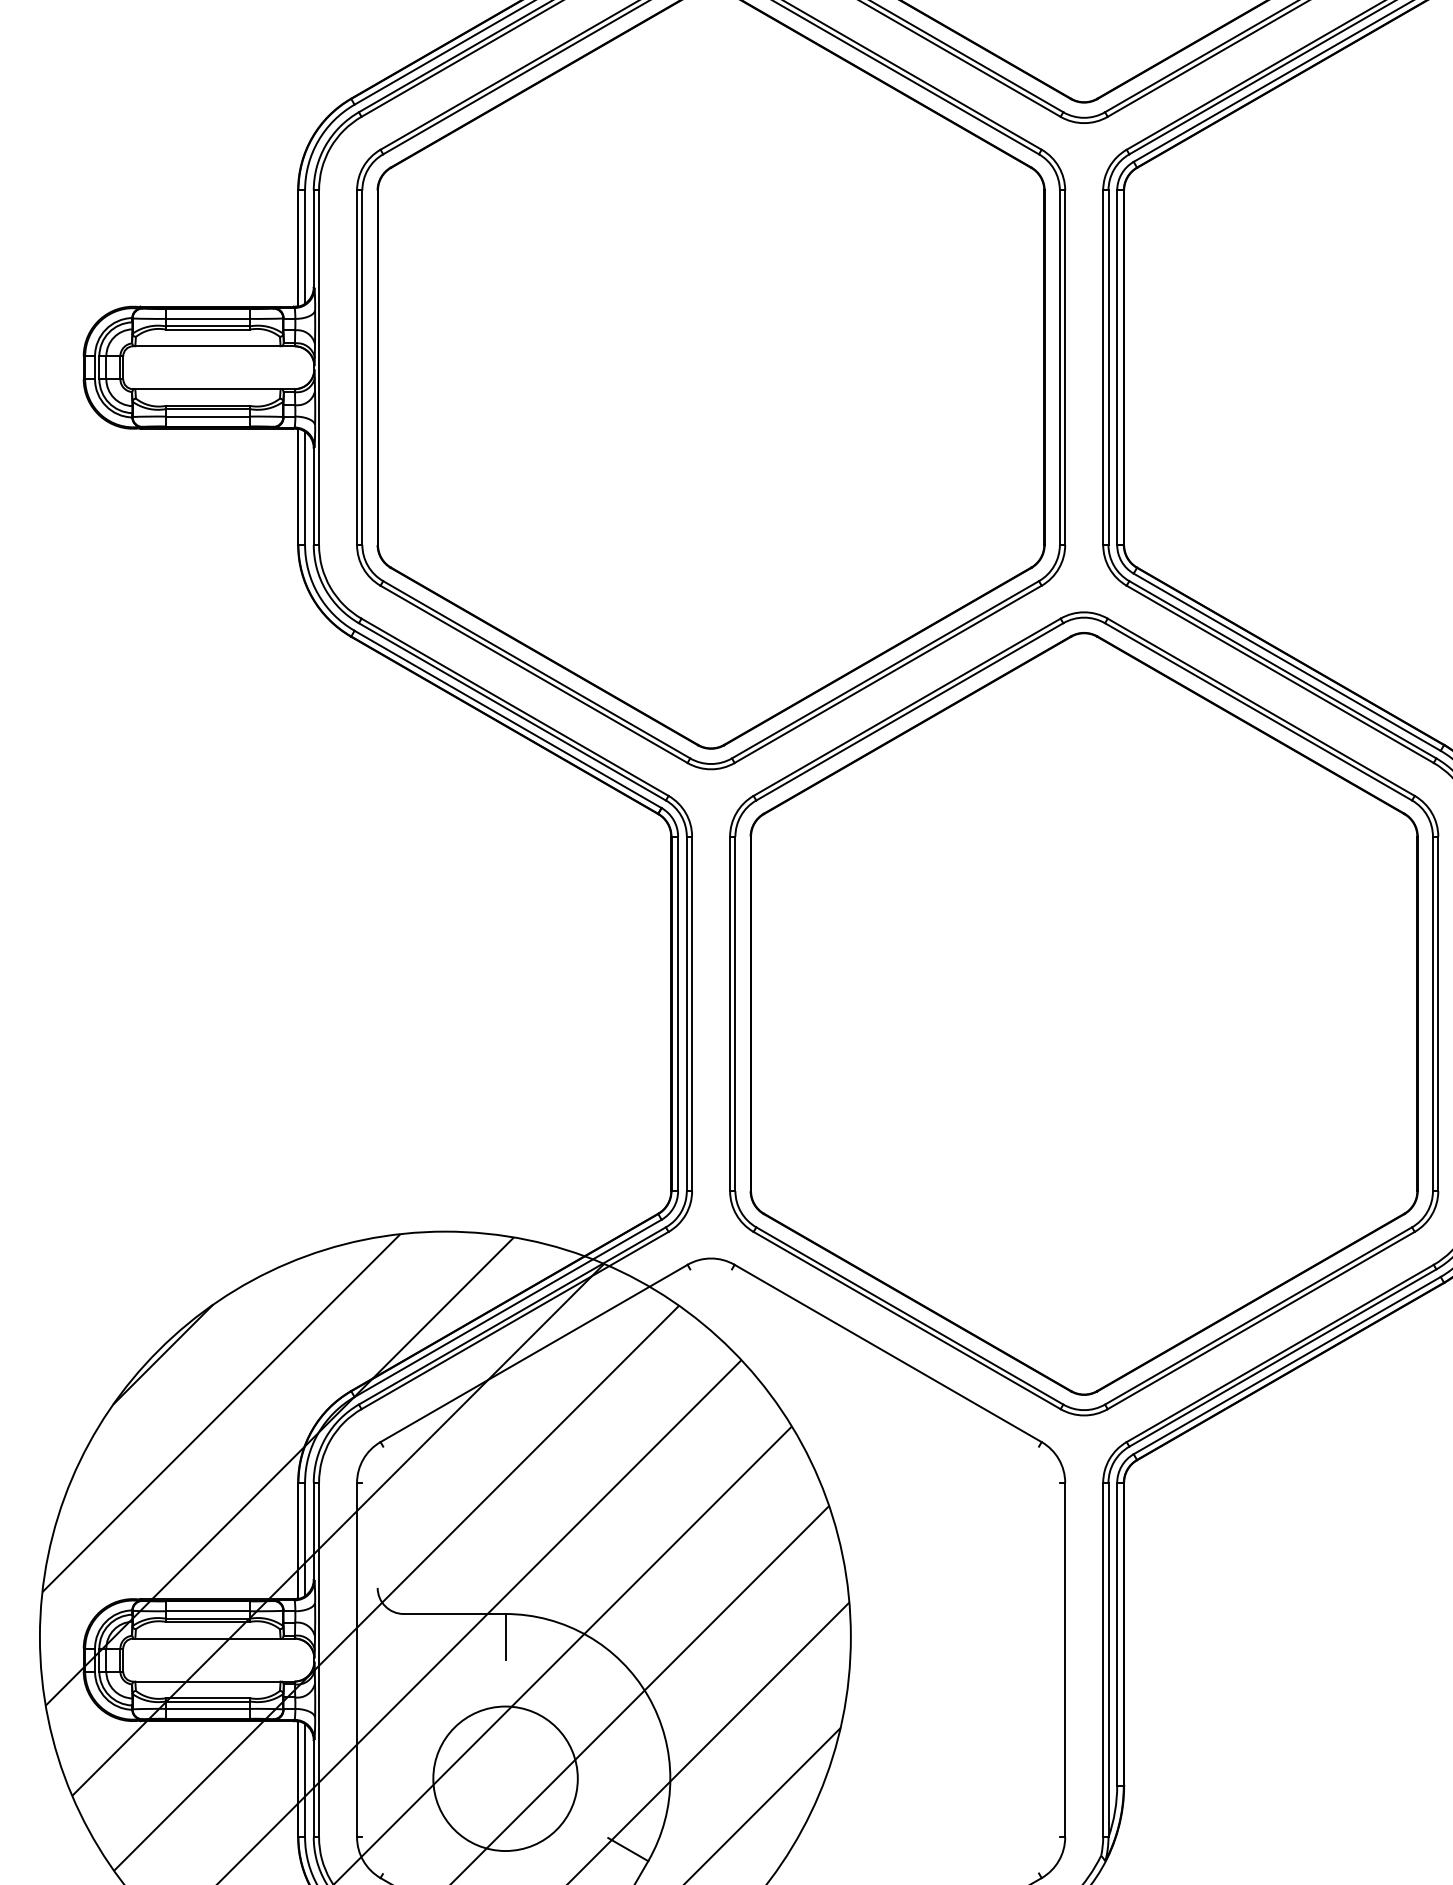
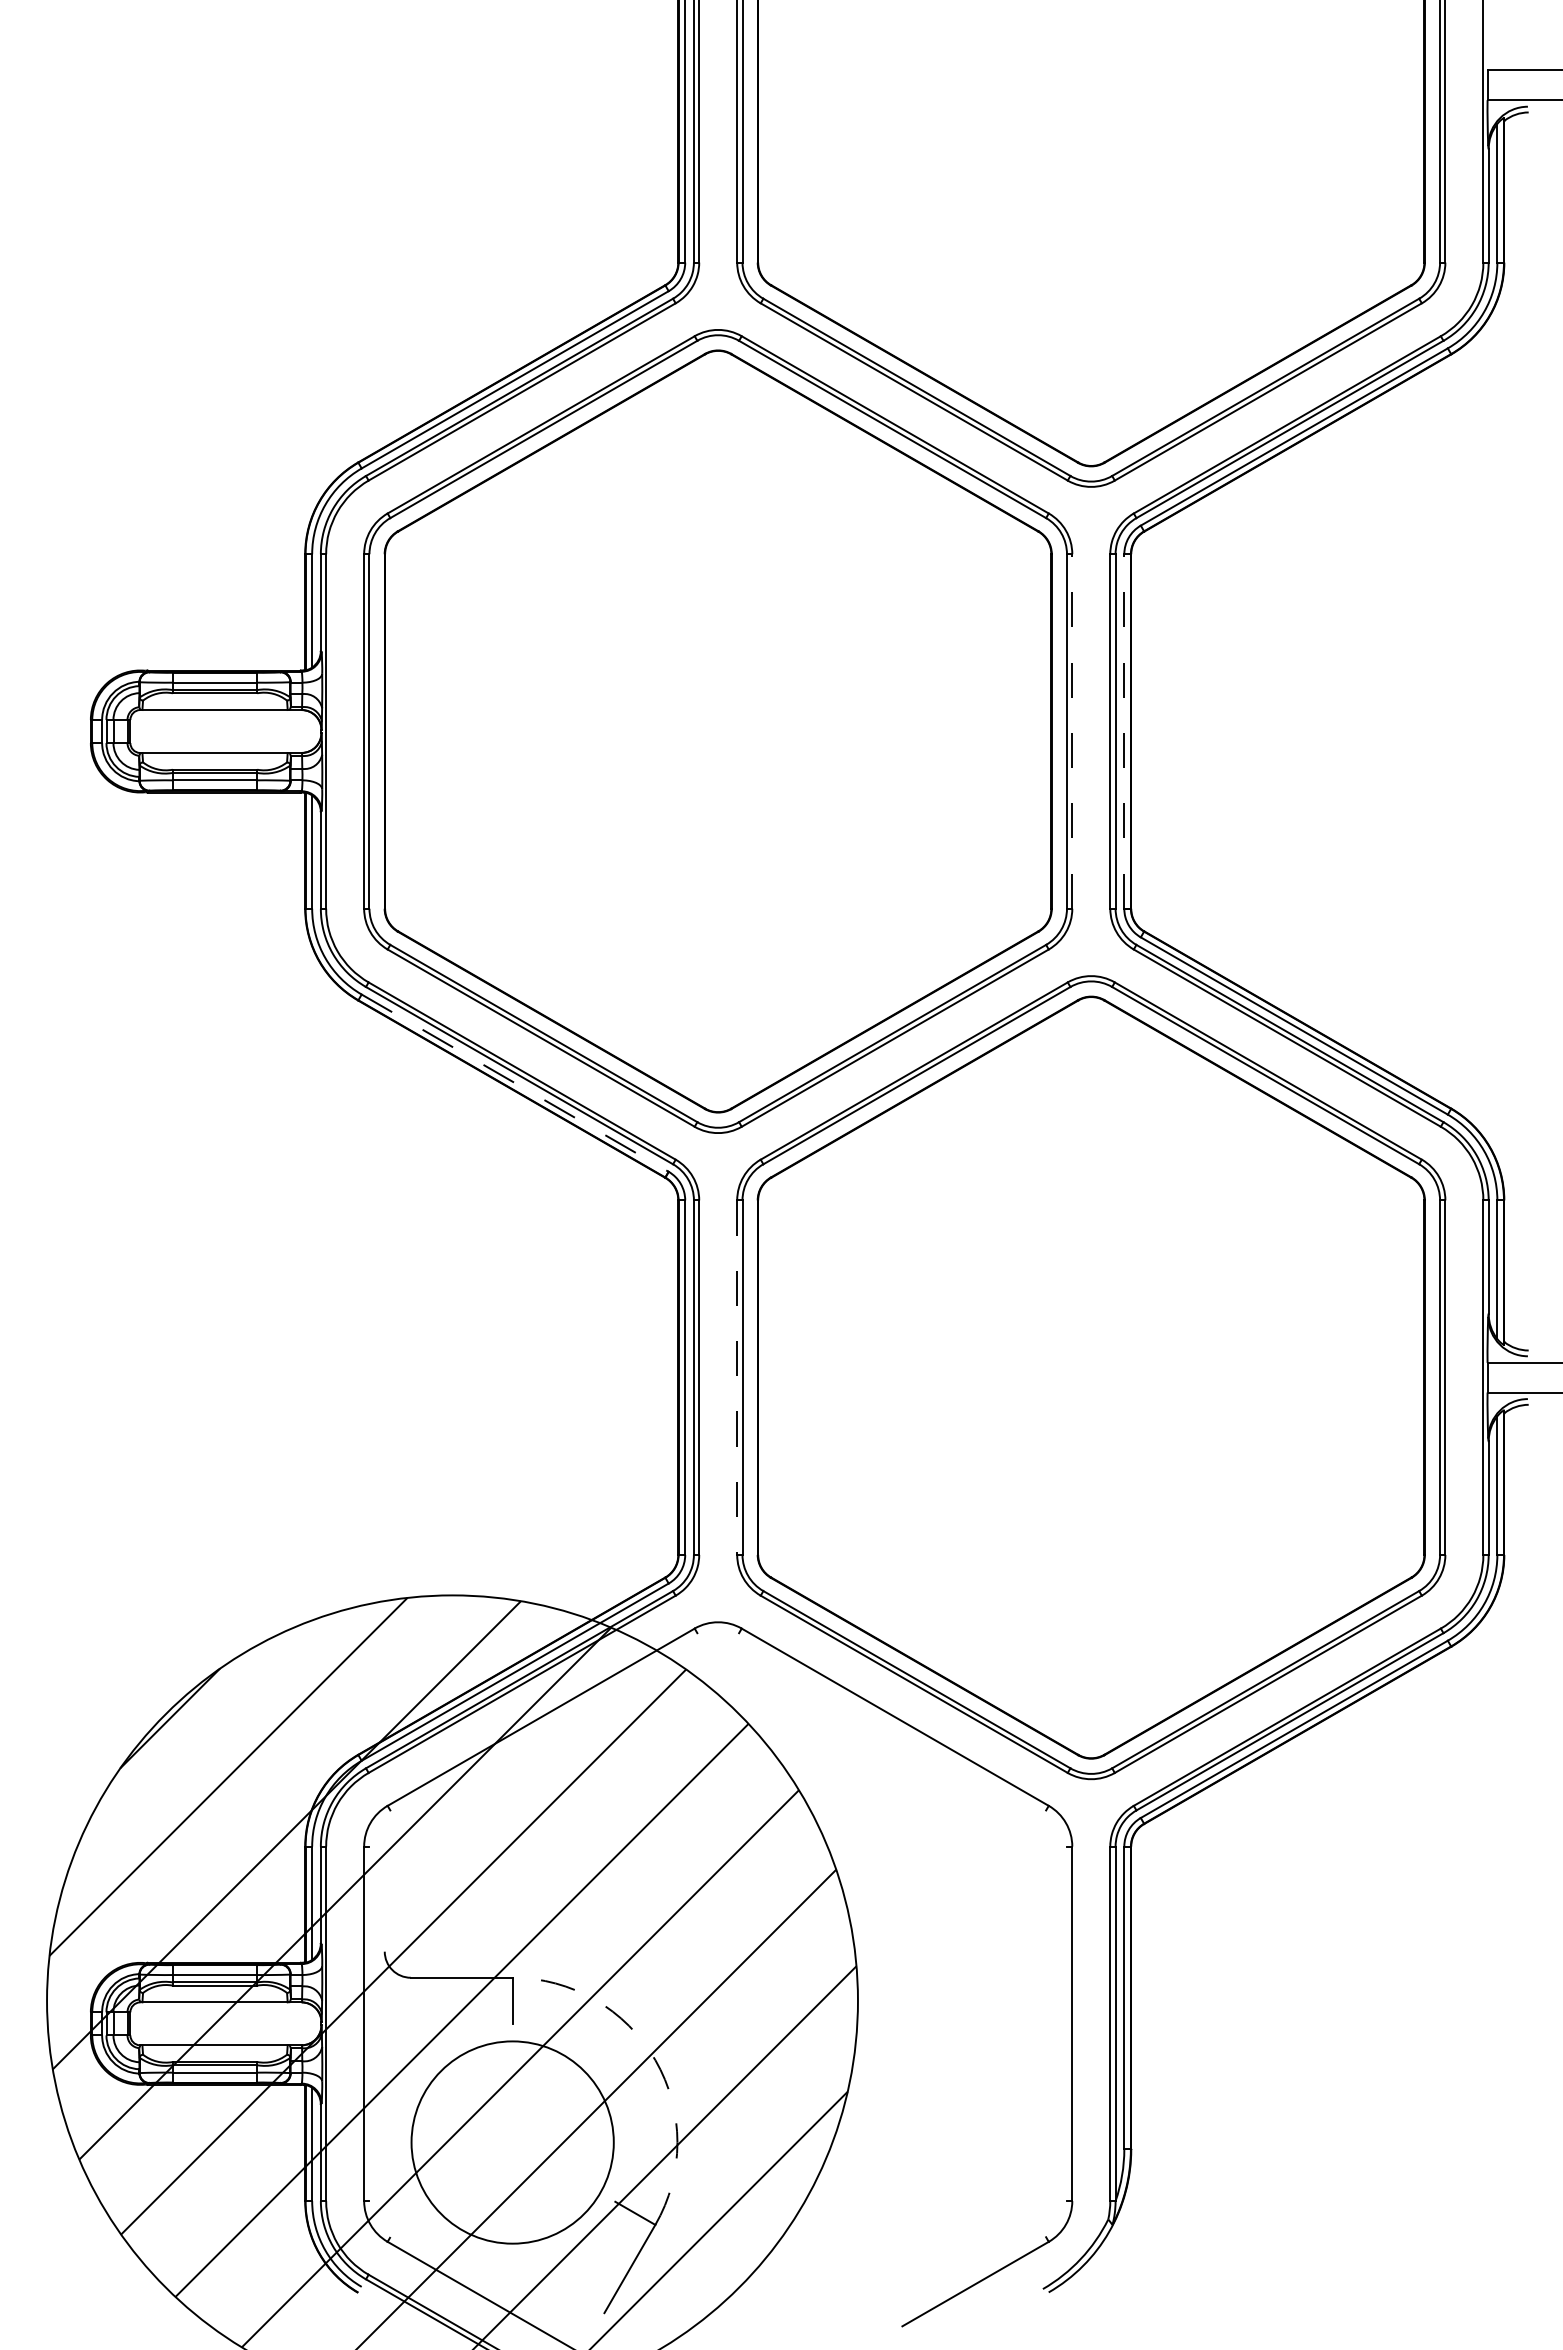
line: (1065, 367) -> (1072, 731), solid -> dashed
line: (1117, 367) -> (1124, 731), solid -> dashed
line: (508, 719) -> (515, 1083), solid -> dashed
line: (730, 1014) -> (737, 1378), solid -> dashed
arc: (648, 1696) -> (655, 2060), solid -> dashed
circle: (505, 1778) -> (512, 2142), size x1.4

